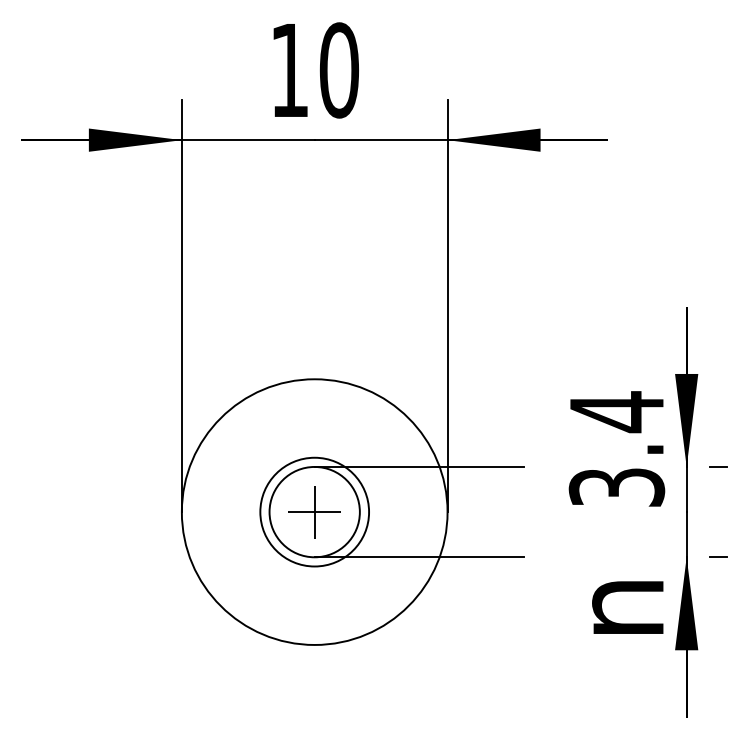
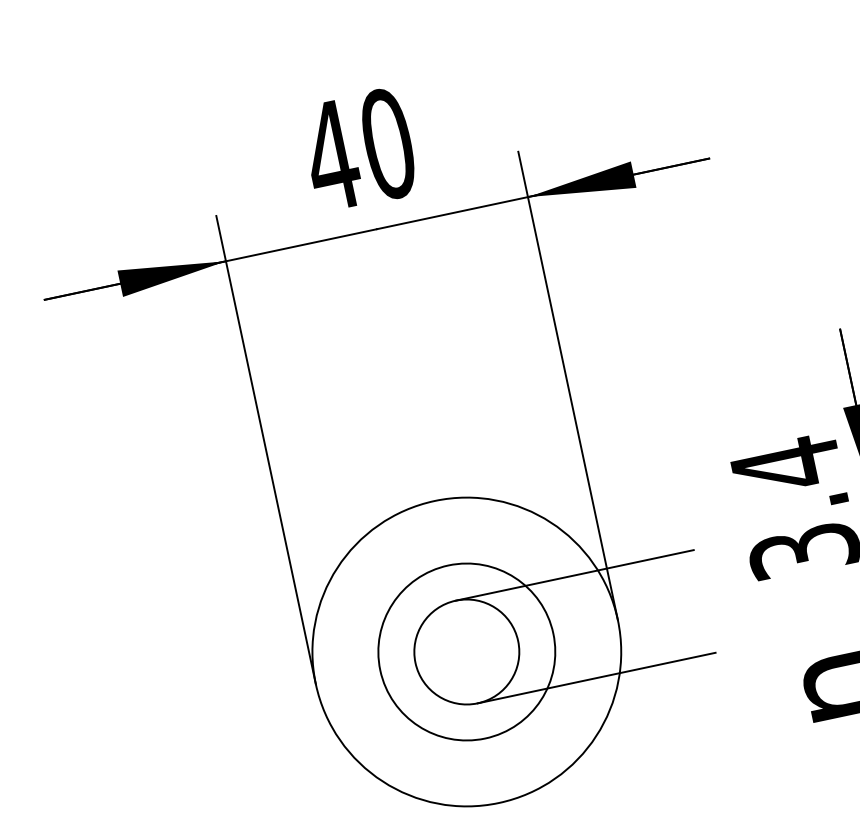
text: (289, 70) -> (331, 156), 10 -> 40
circle: (314, 511) -> (466, 651), size x1.4
part: (314, 512) -> (466, 652), removed

